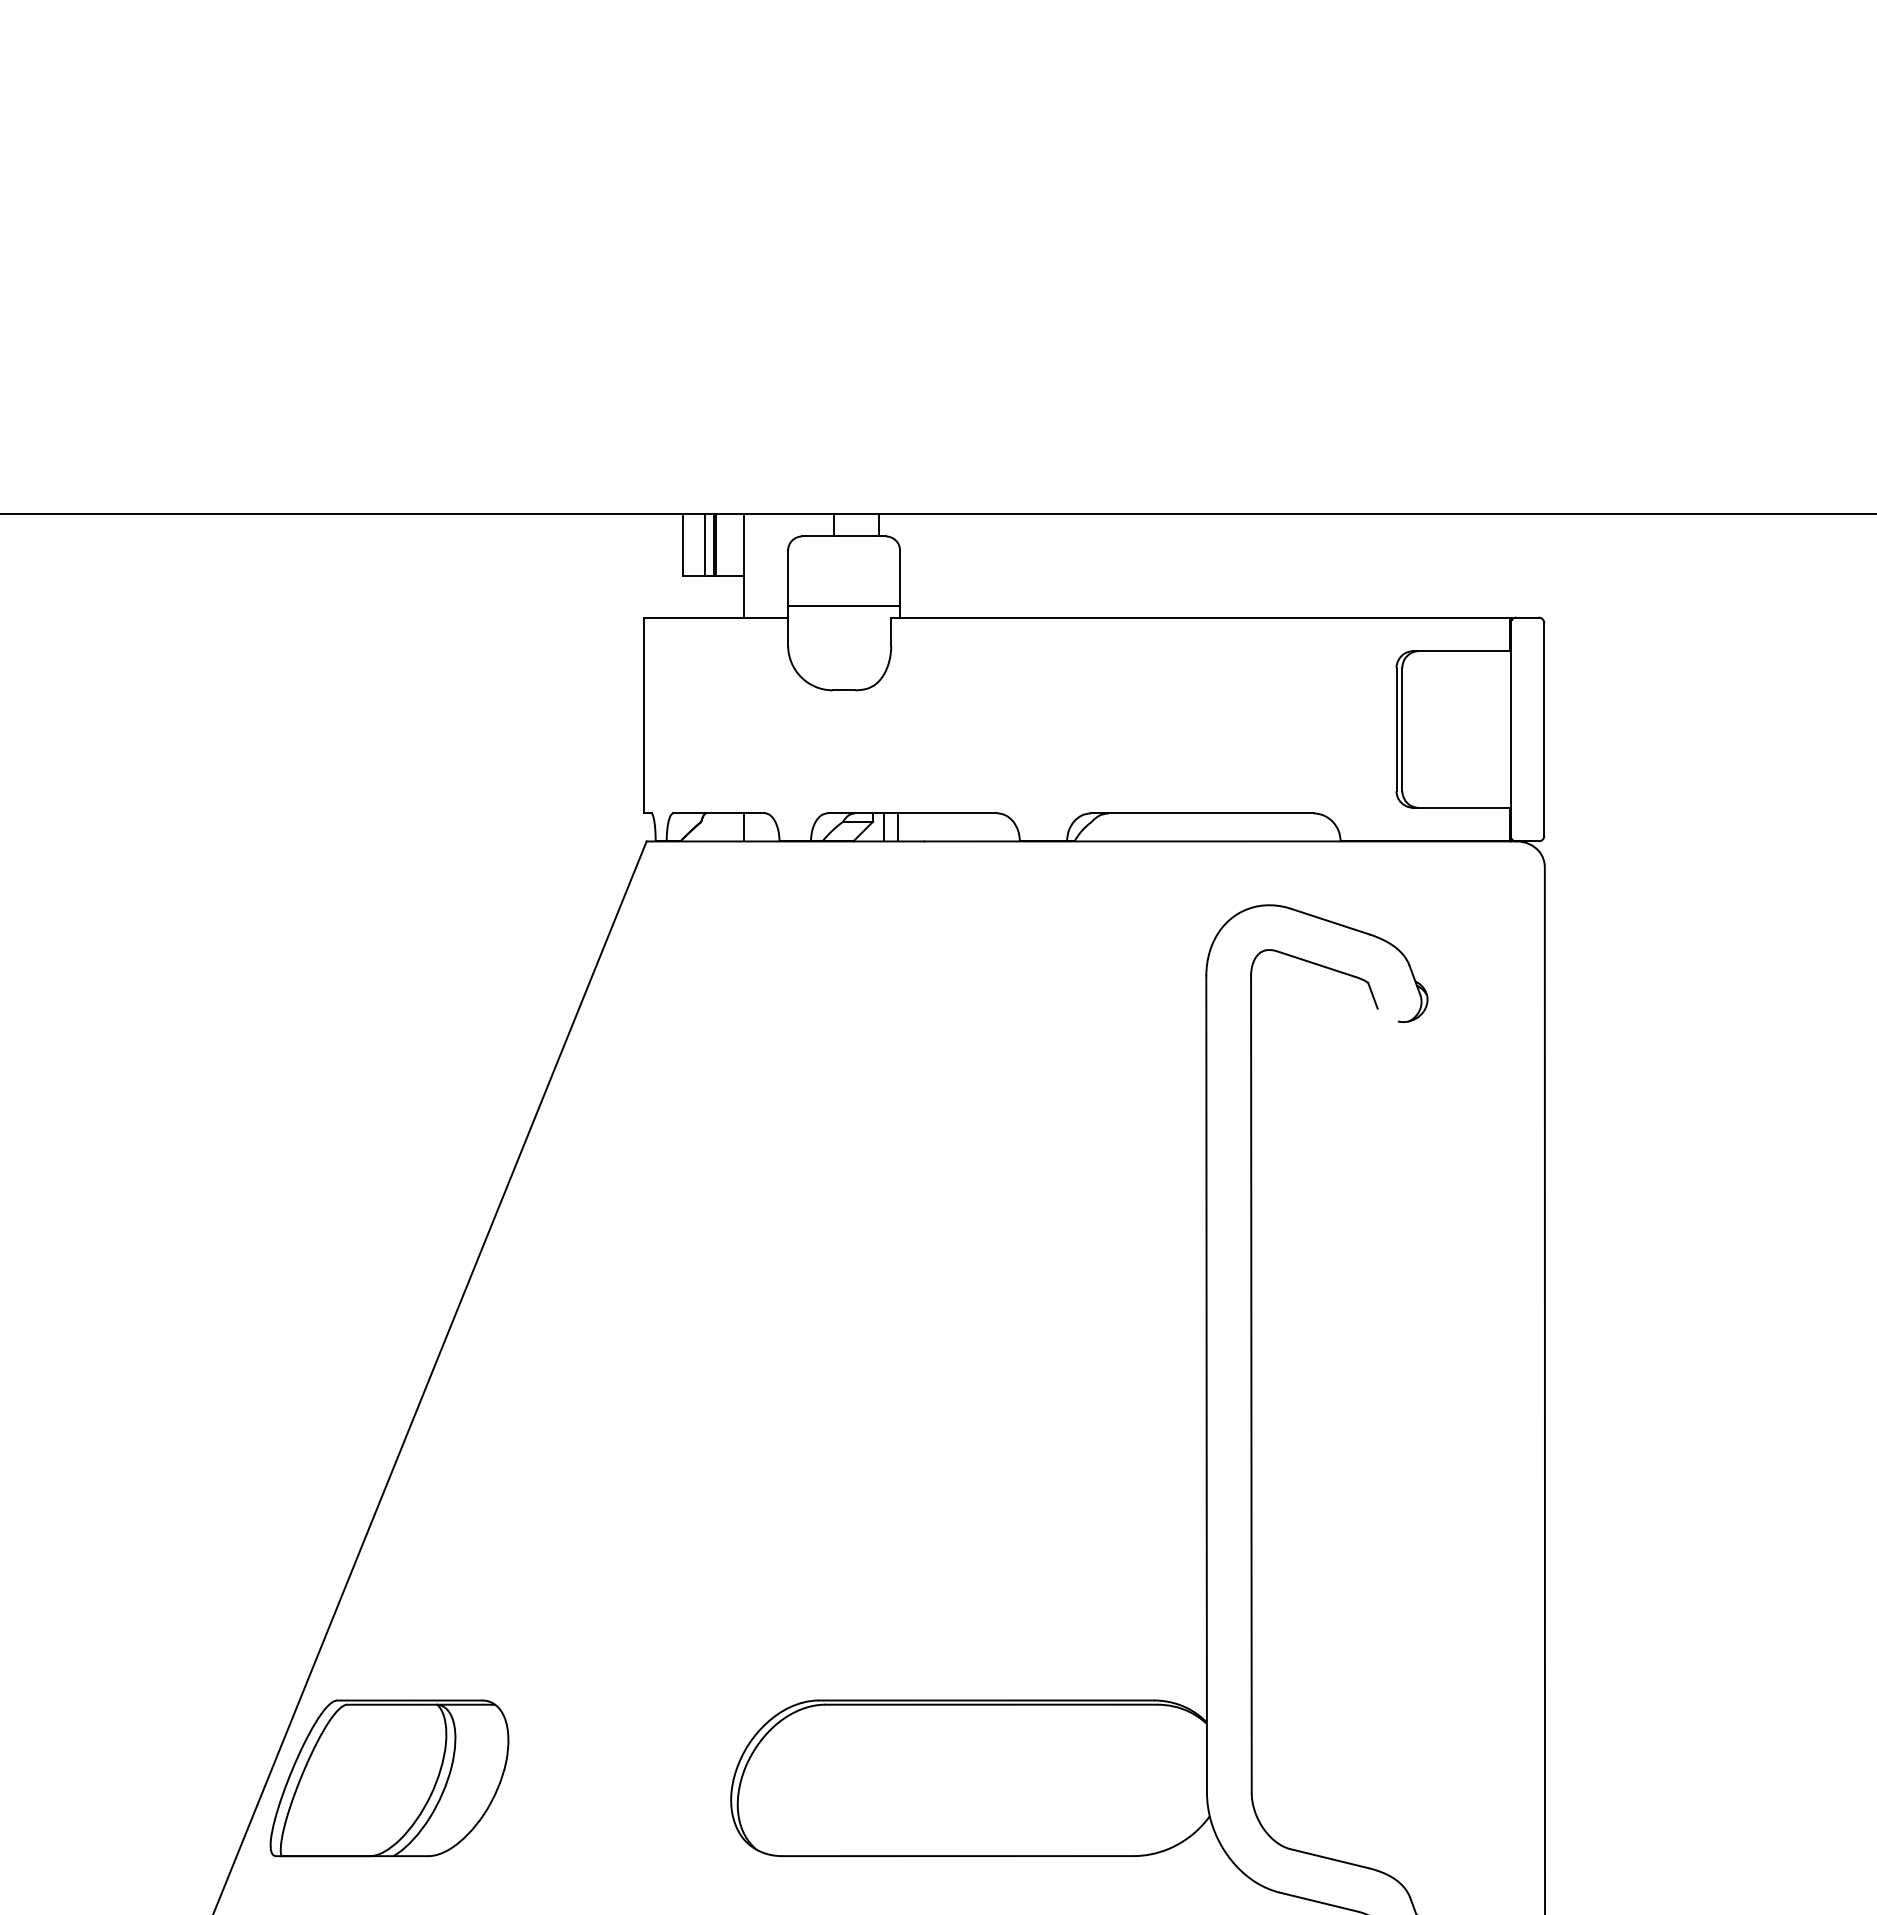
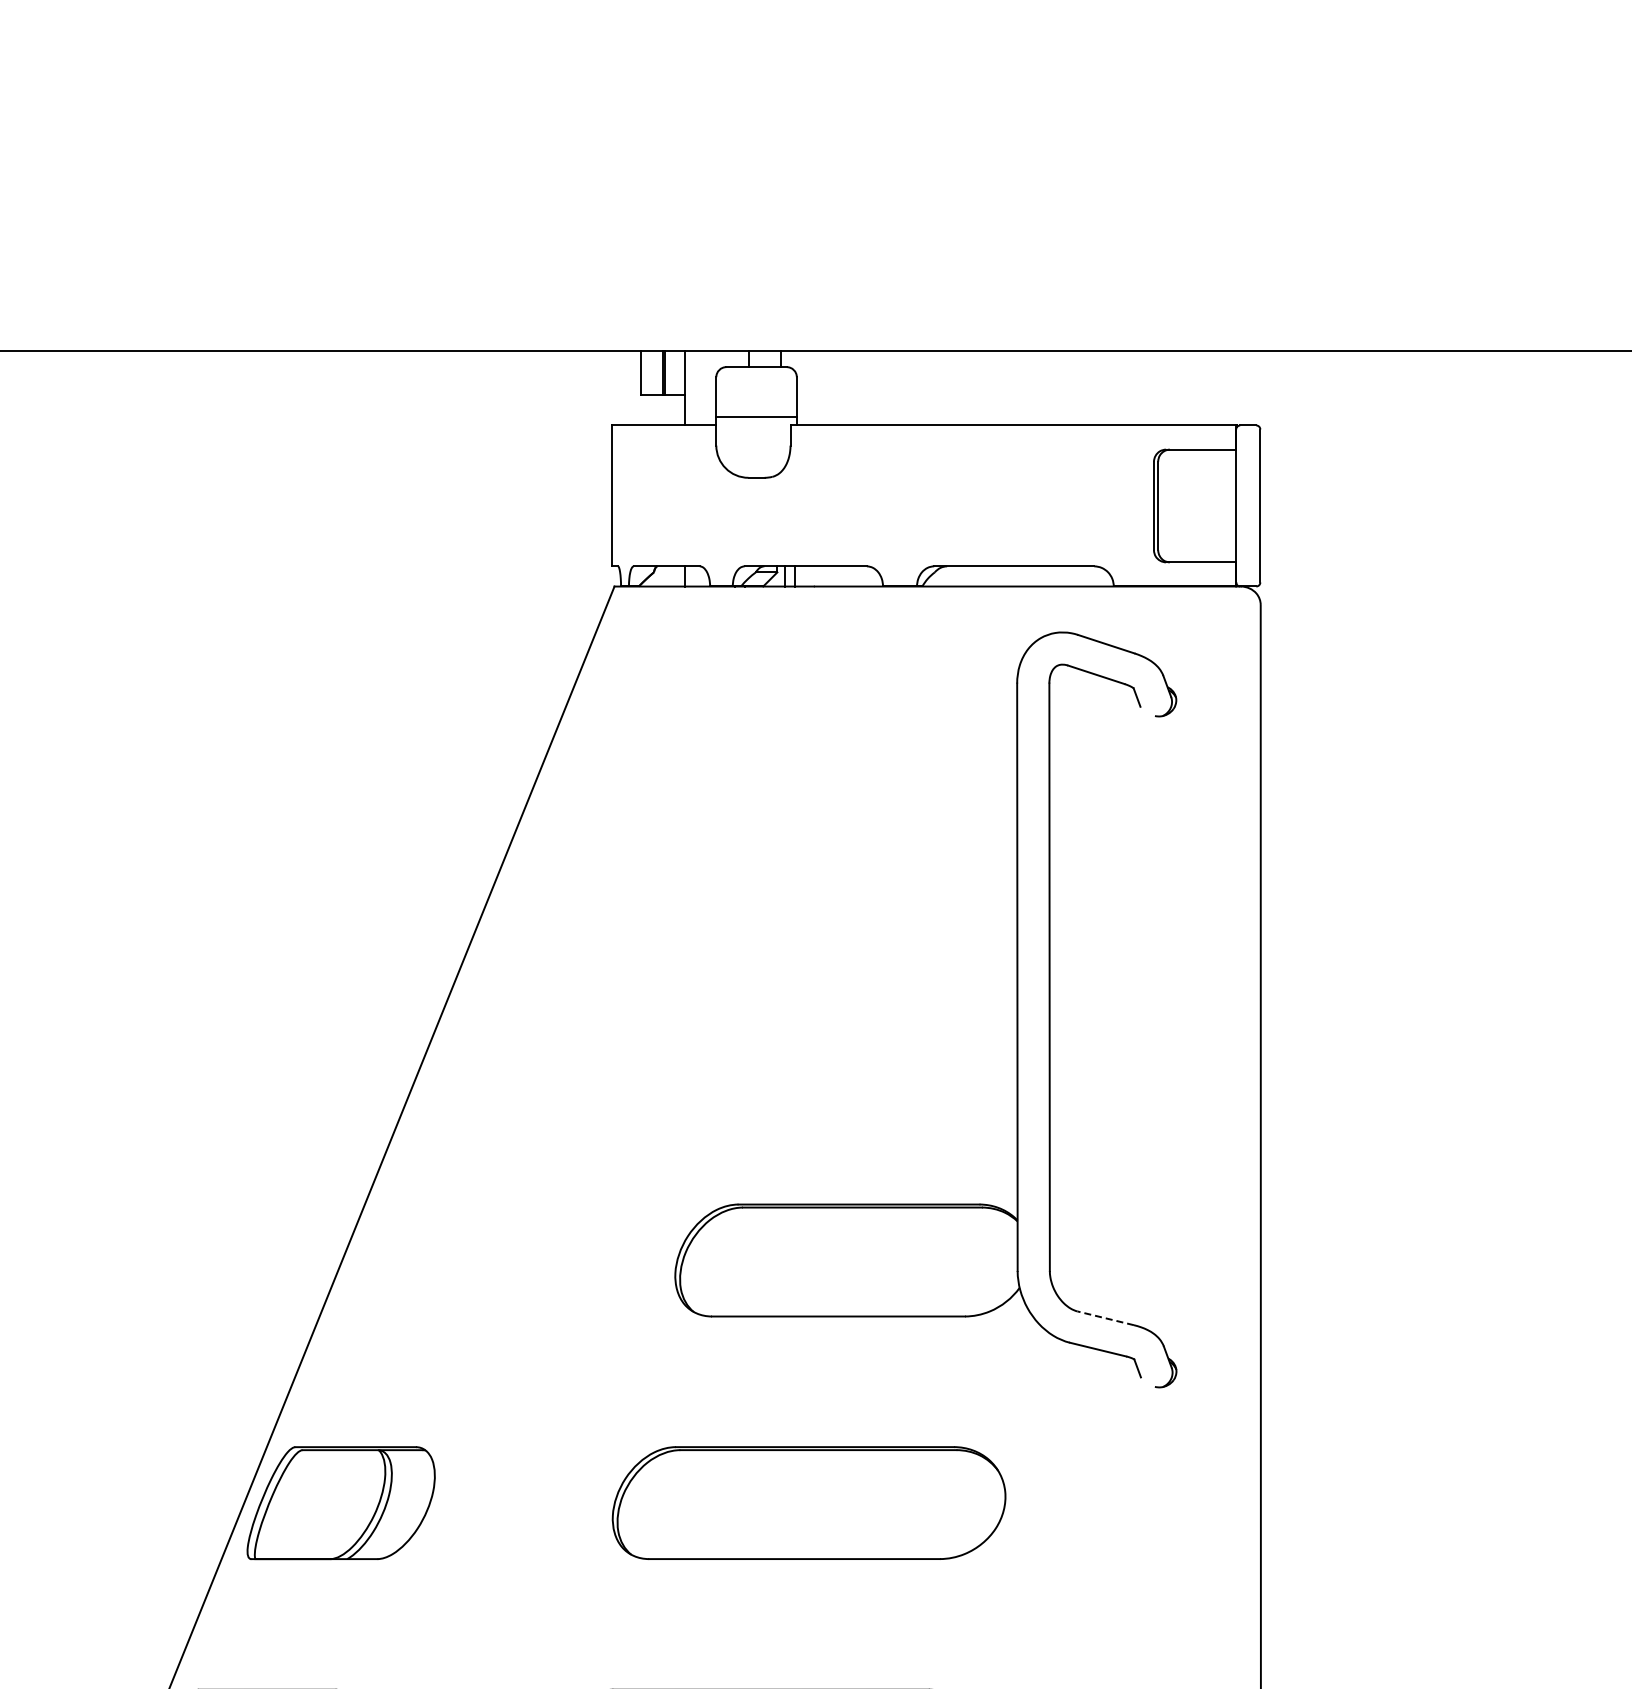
line: (704, 545) -> (656, 373), removed
part: (389, 1778) -> (429, 1260), removed
line: (1329, 1858) -> (1105, 1318), solid -> dashed

